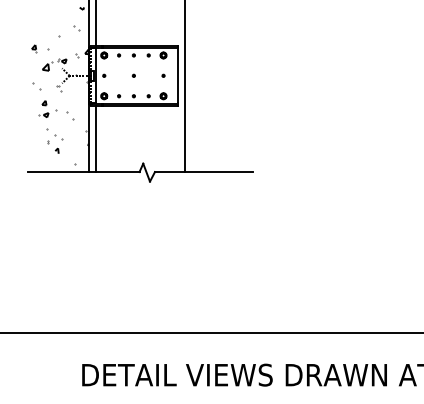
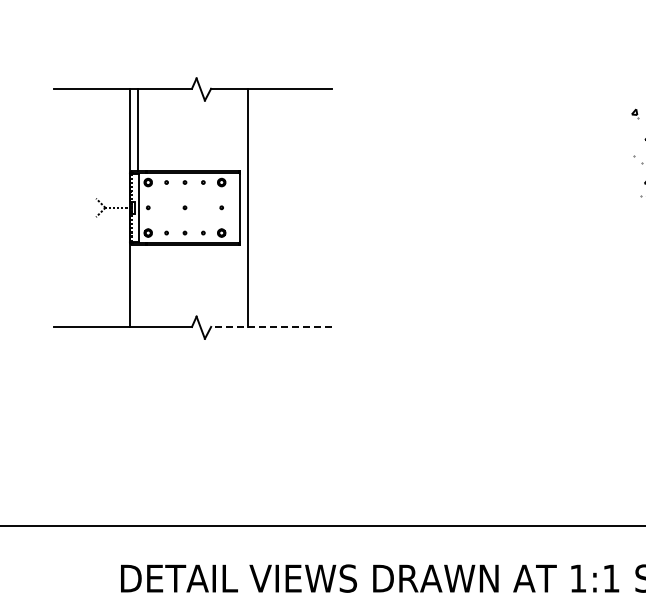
hatch: (60, 85) -> (93, 219), removed
line: (95, 138) -> (137, 285), removed
line: (203, 171) -> (271, 326), solid -> dashed

